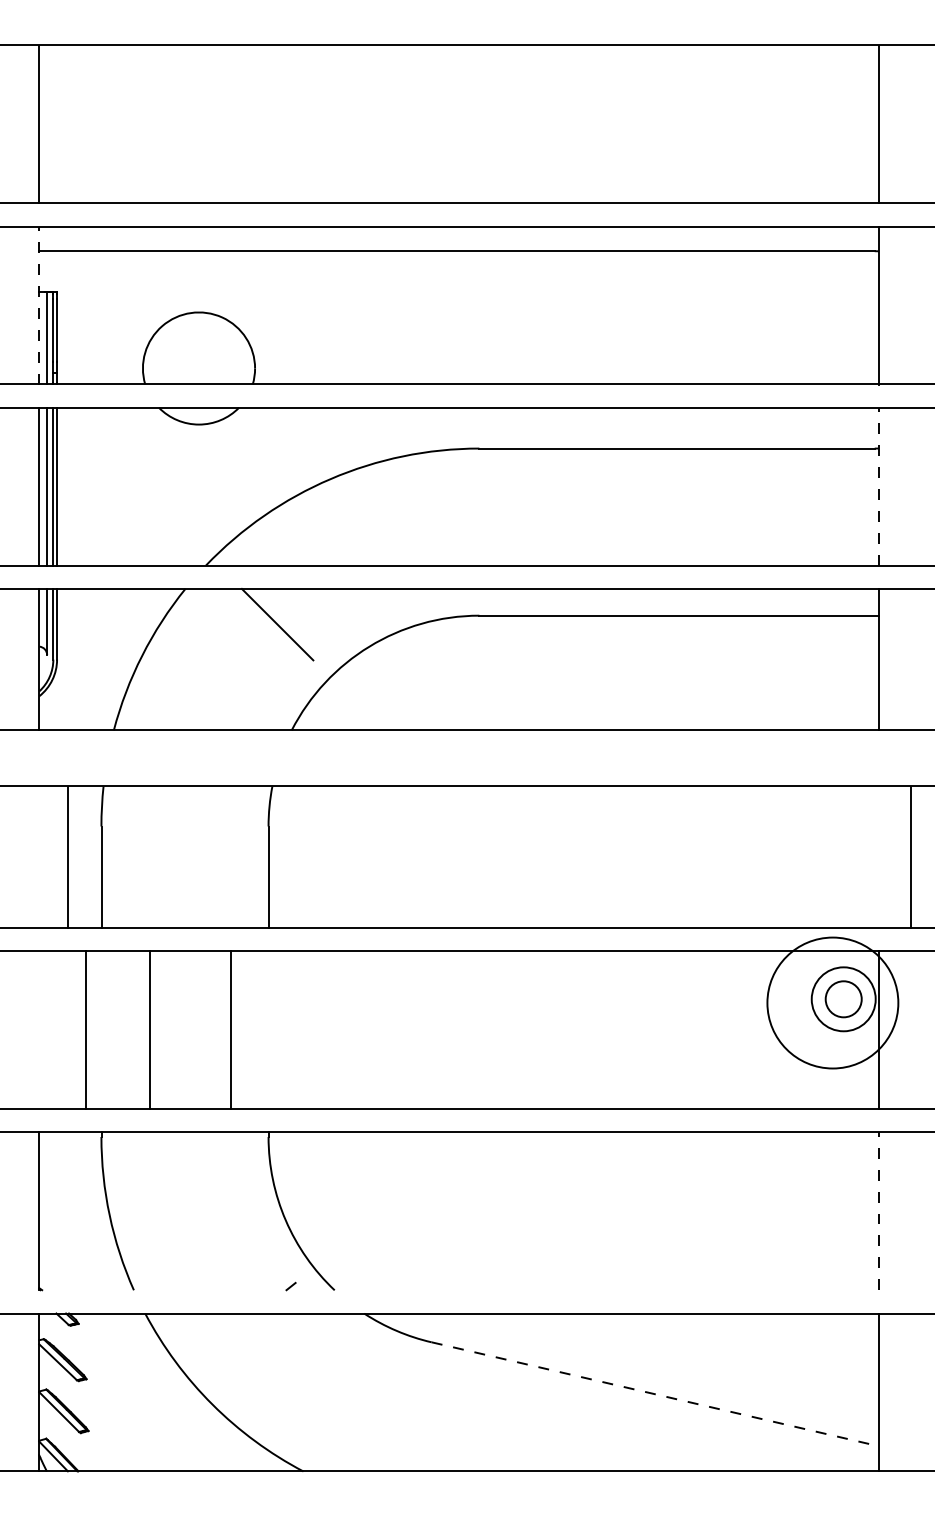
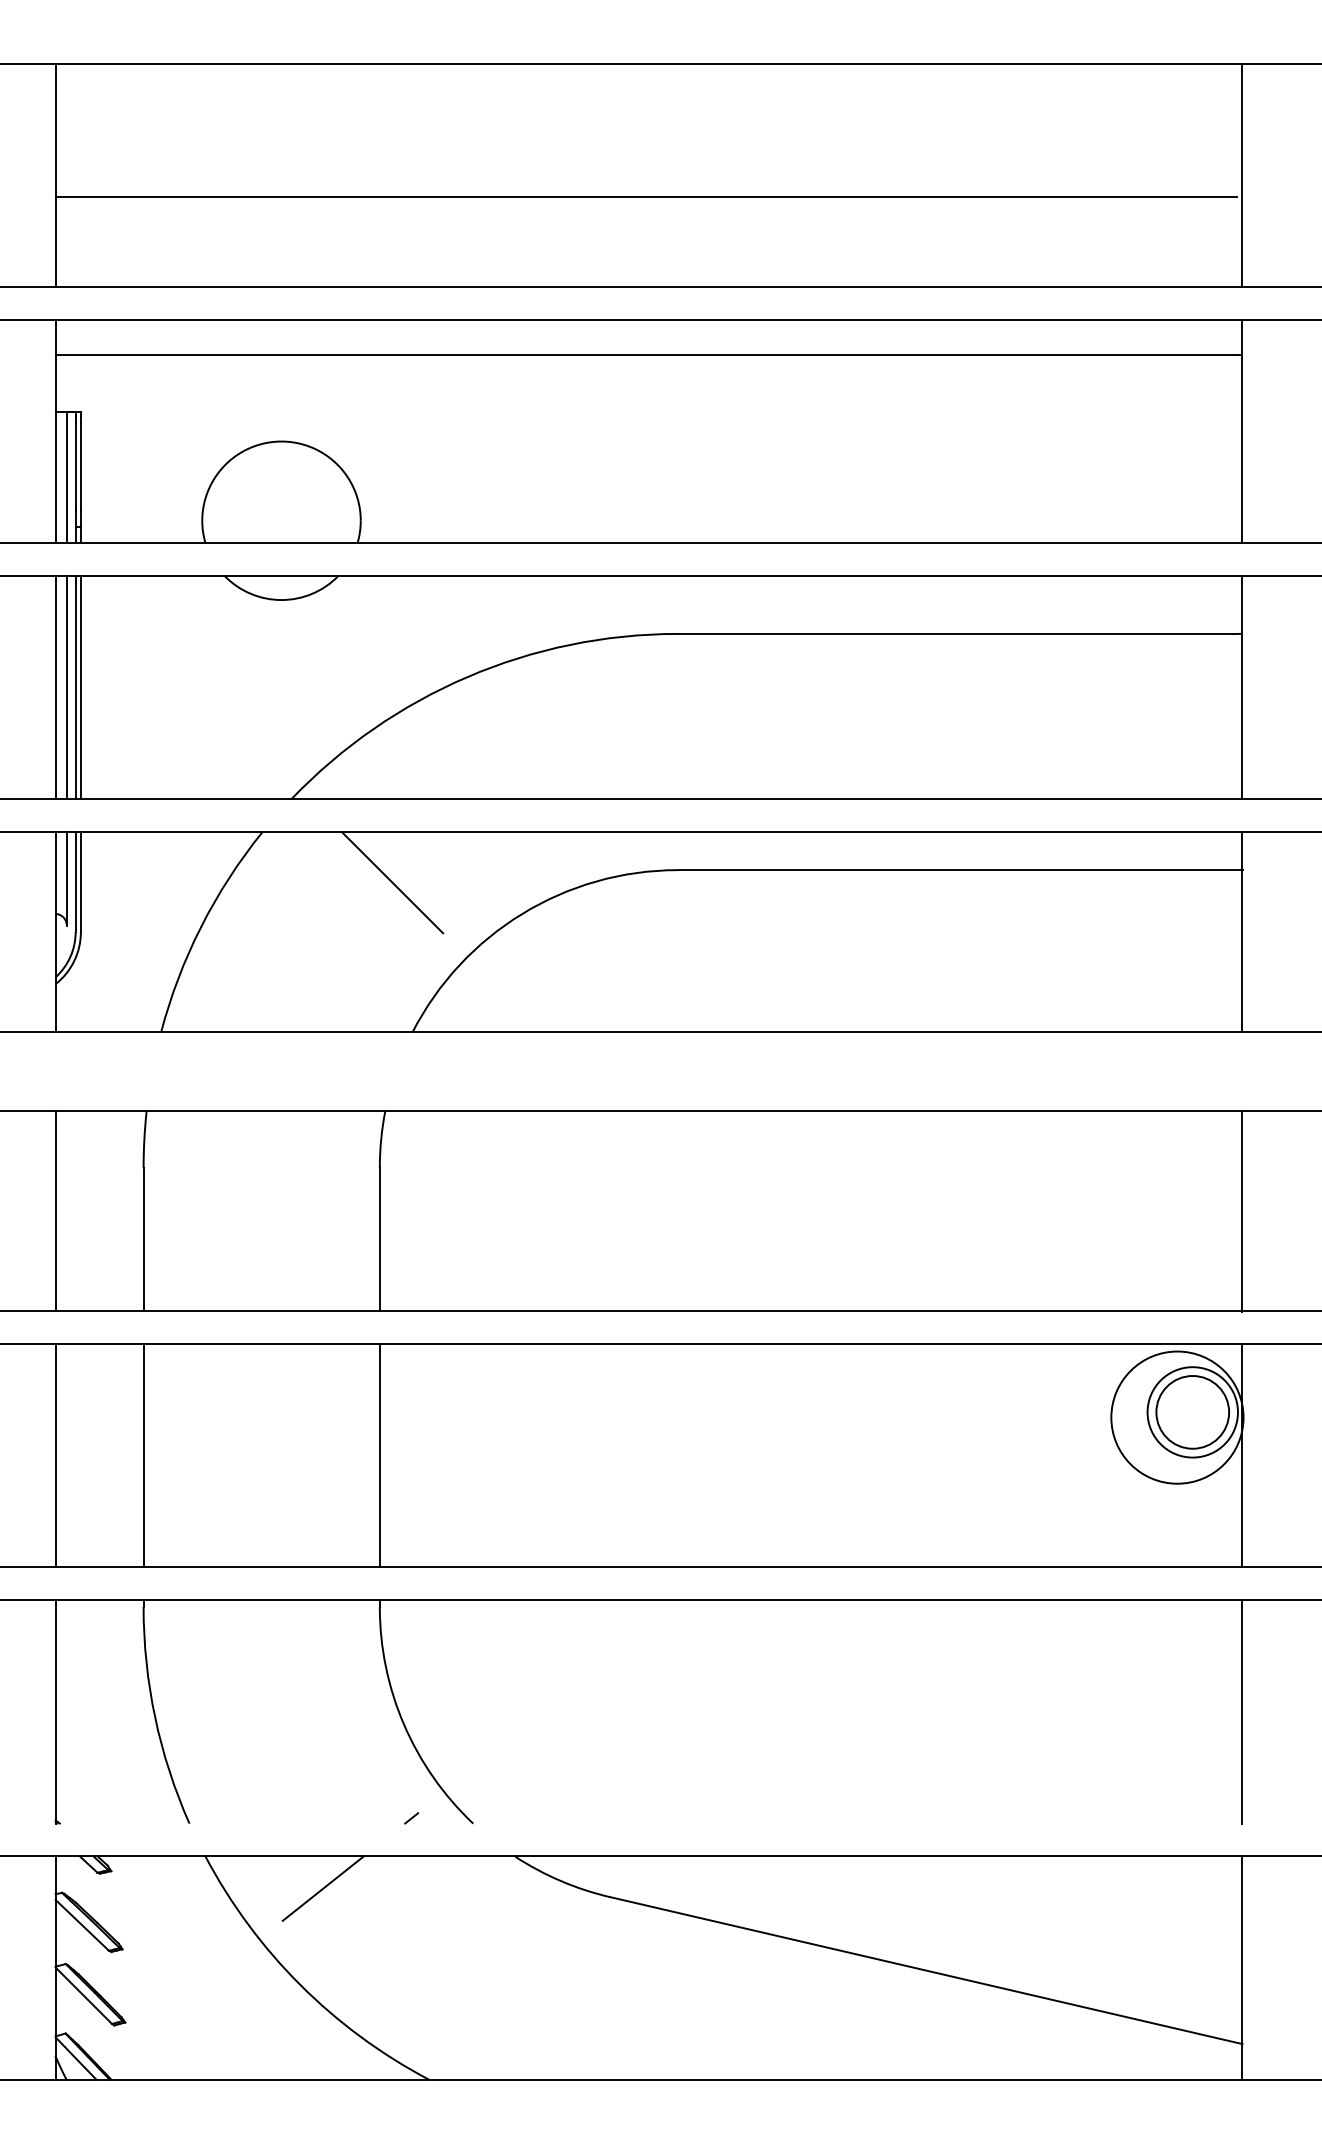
line: (456, 139) -> (645, 197), added
line: (39, 305) -> (55, 431), dashed -> solid
line: (878, 486) -> (1242, 687), dashed -> solid
line: (68, 857) -> (55, 1211), moved
line: (911, 857) -> (1242, 1211), moved
circle: (843, 999) -> (1192, 1412), size x1.43
circle: (832, 1002) -> (1177, 1417), size x0.71
line: (85, 1029) -> (55, 1455), moved
line: (150, 1029) -> (143, 1455), moved
line: (230, 1029) -> (379, 1455), moved
line: (878, 1210) -> (1242, 1711), dashed -> solid
line: (228, 1336) -> (322, 1888), added
line: (655, 1394) -> (926, 1970), dashed -> solid

